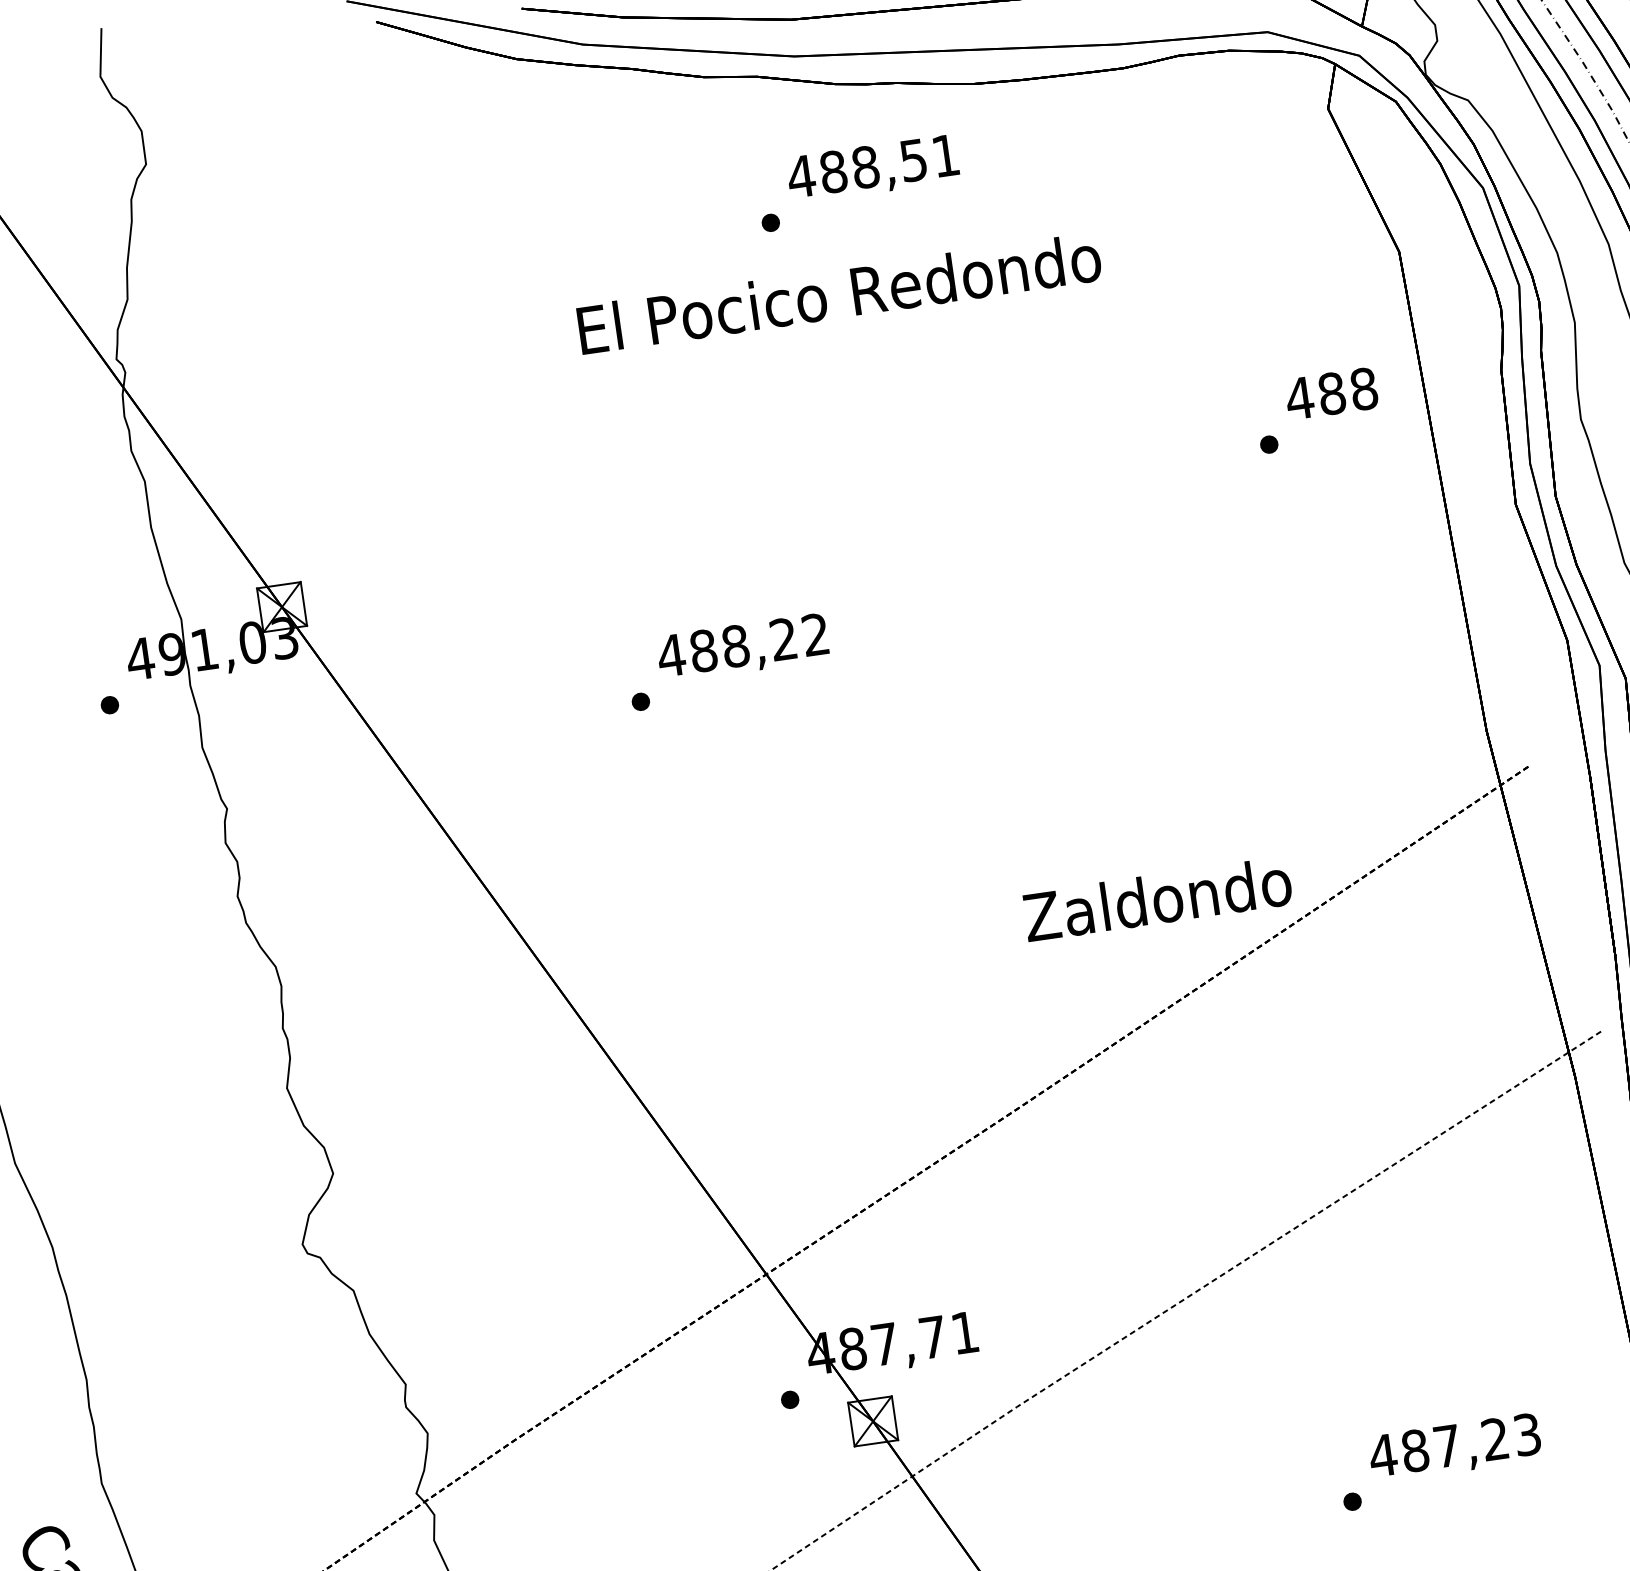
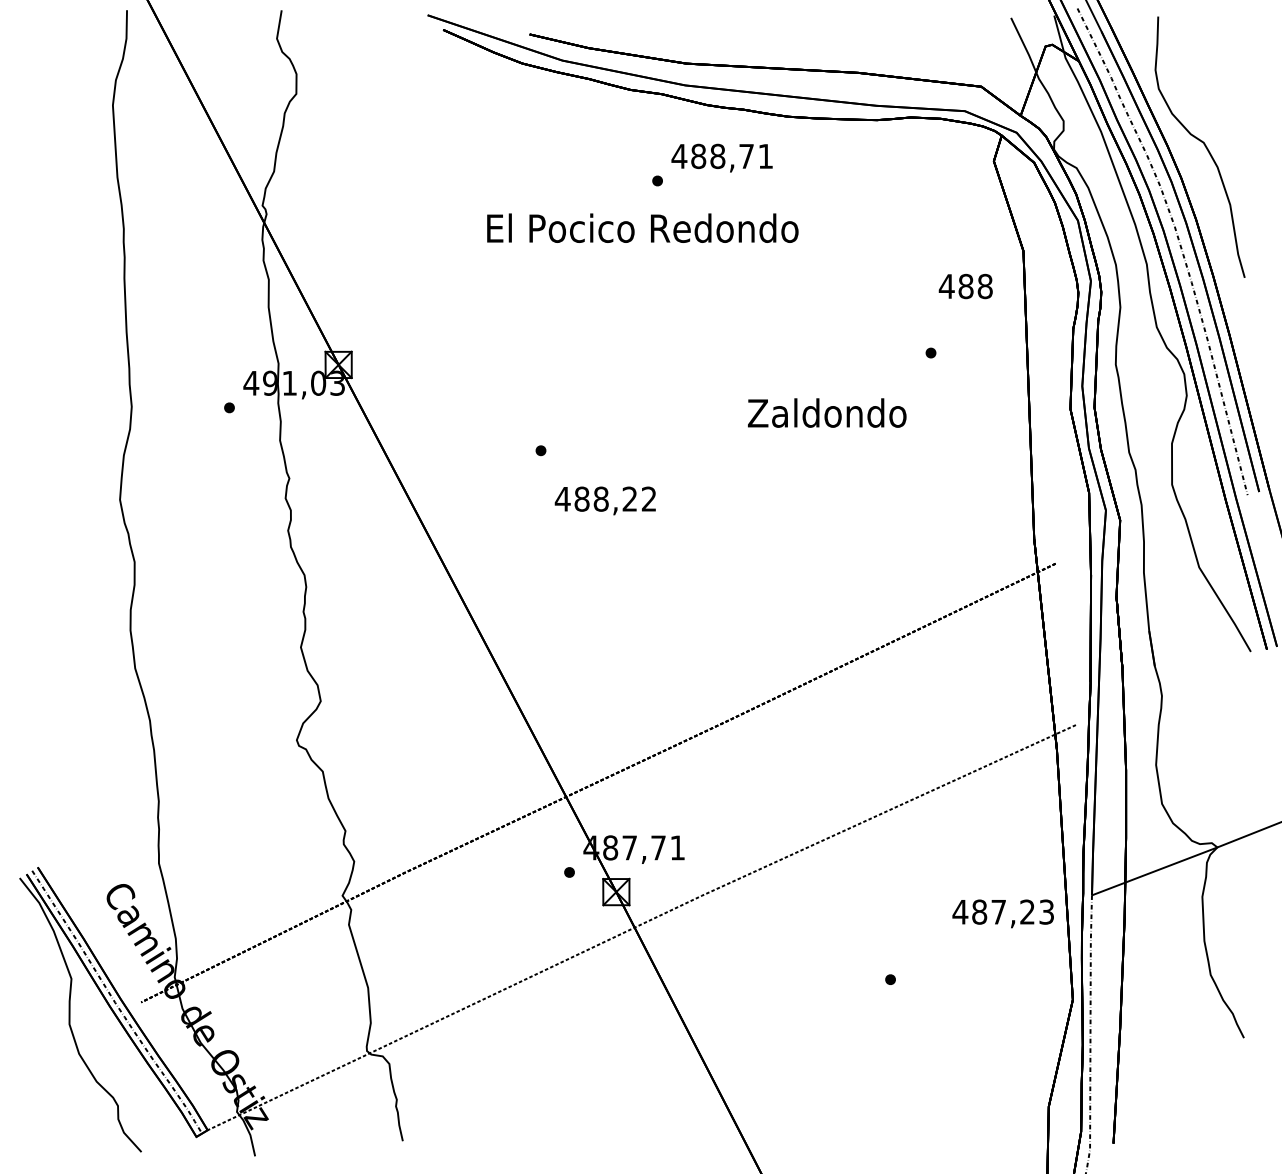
text: (913, 160) -> (746, 156), 488,51 -> 488,71
text: (838, 292) -> (642, 227), moved
text: (1331, 393) -> (965, 286), moved
text: (741, 647) -> (604, 500), moved
text: (1158, 898) -> (827, 412), moved
text: (1453, 1447) -> (1002, 913), moved

